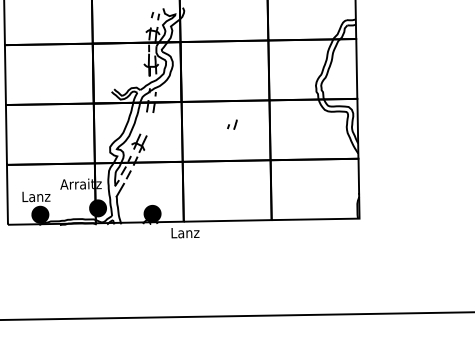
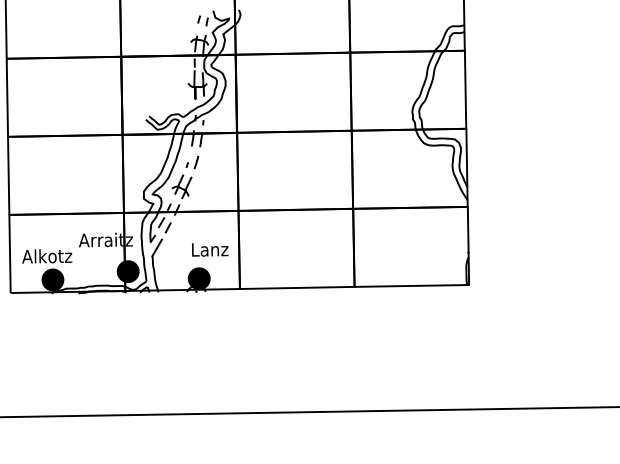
part: (232, 124) -> (192, 162), moved
text: (36, 196) -> (47, 256), Lanz -> Alkotz
text: (185, 232) -> (210, 249), moved

